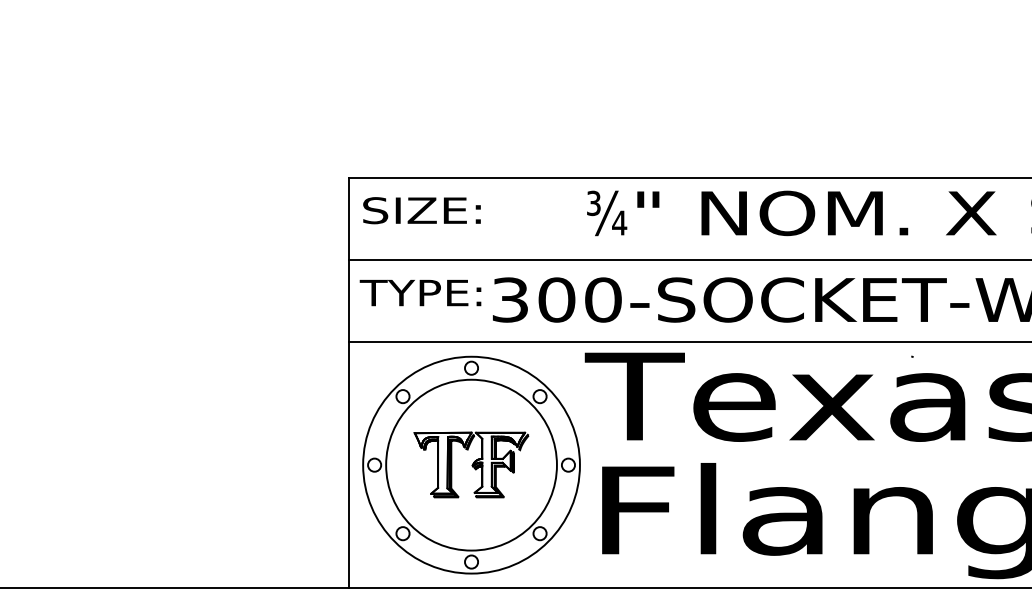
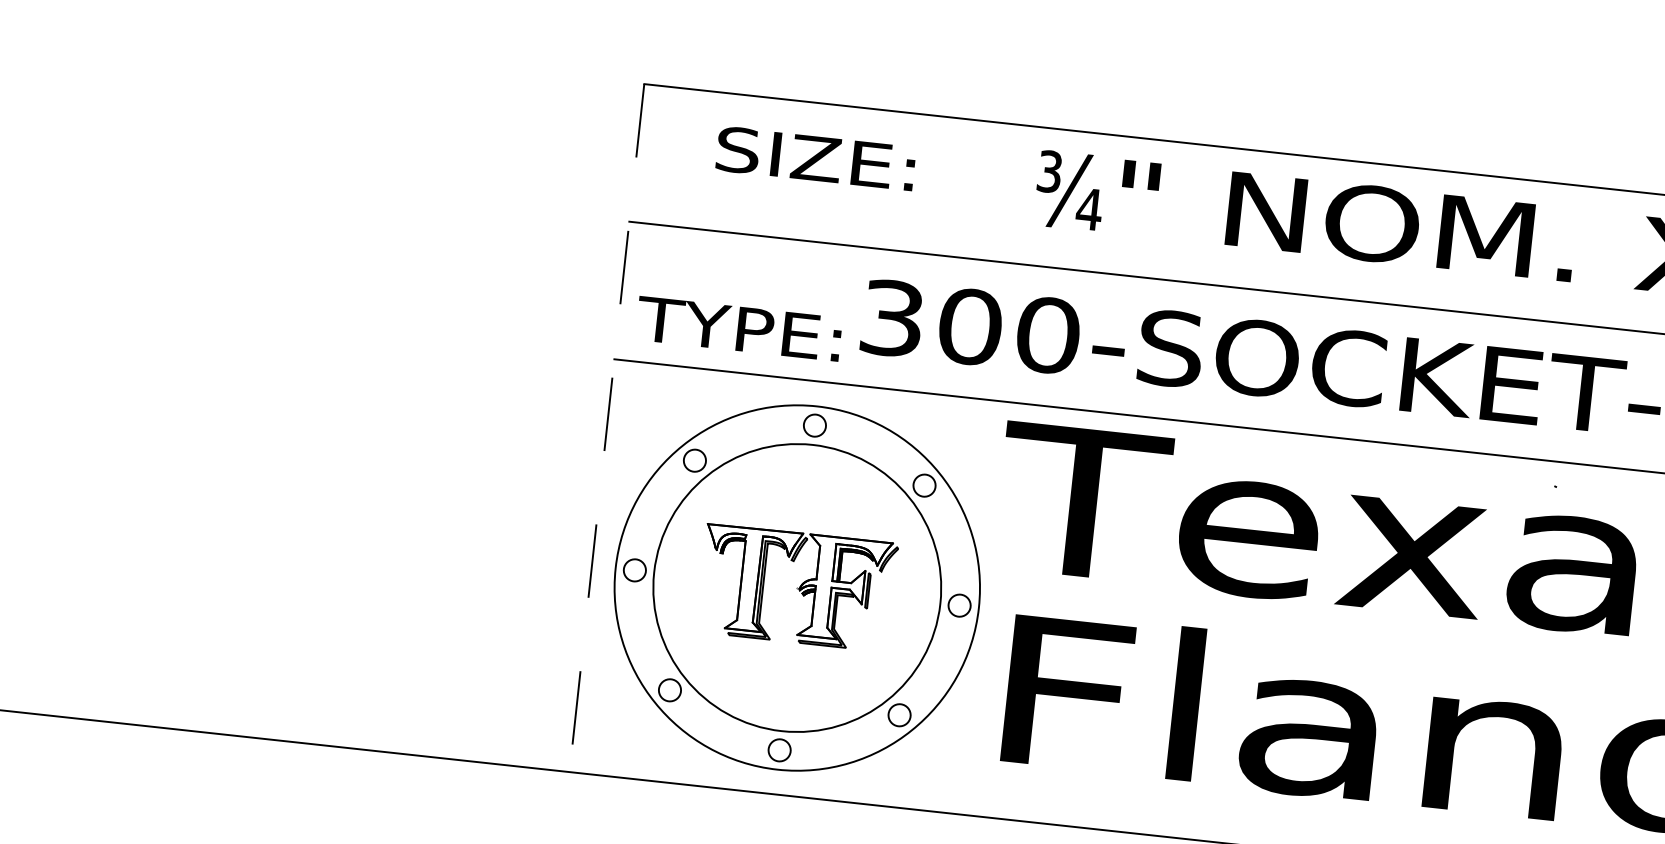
text: (421, 210) -> (815, 158), moved
text: (420, 292) -> (738, 327), moved
line: (349, 383) -> (607, 428), solid -> dashed

